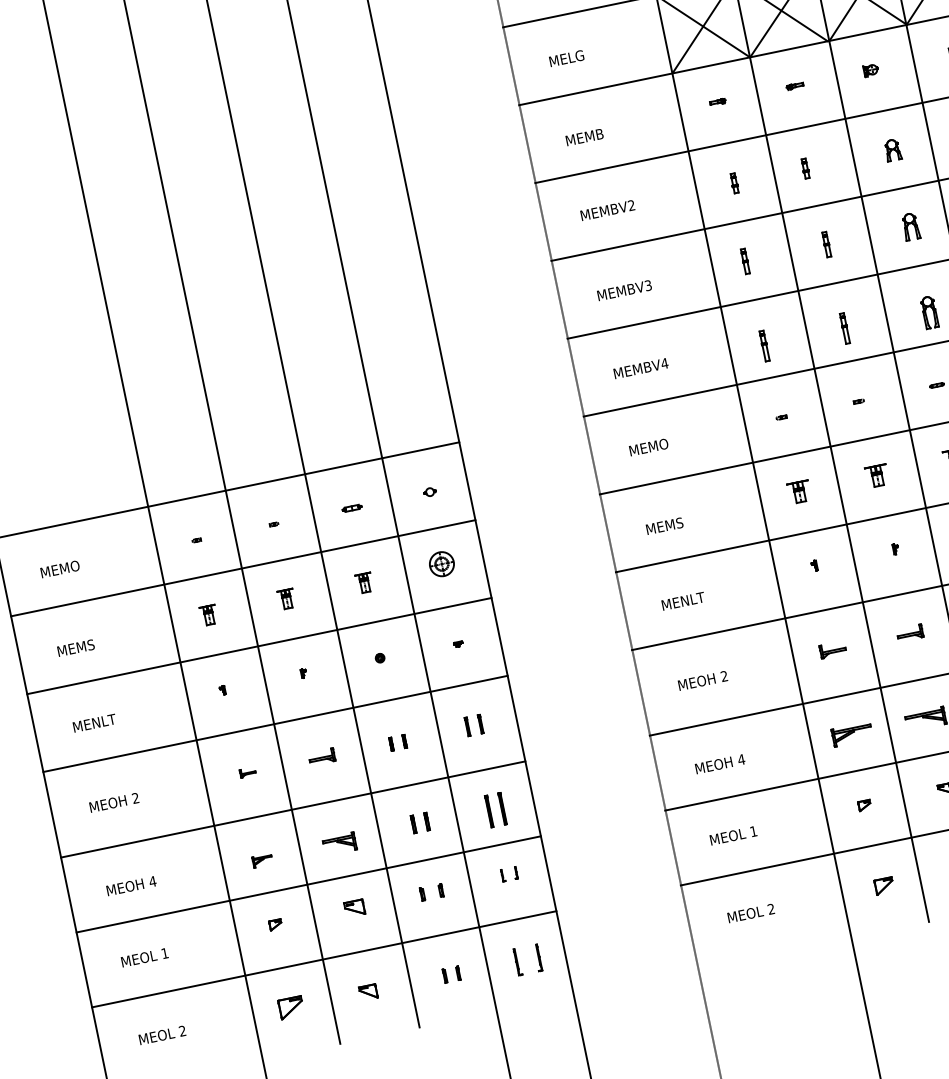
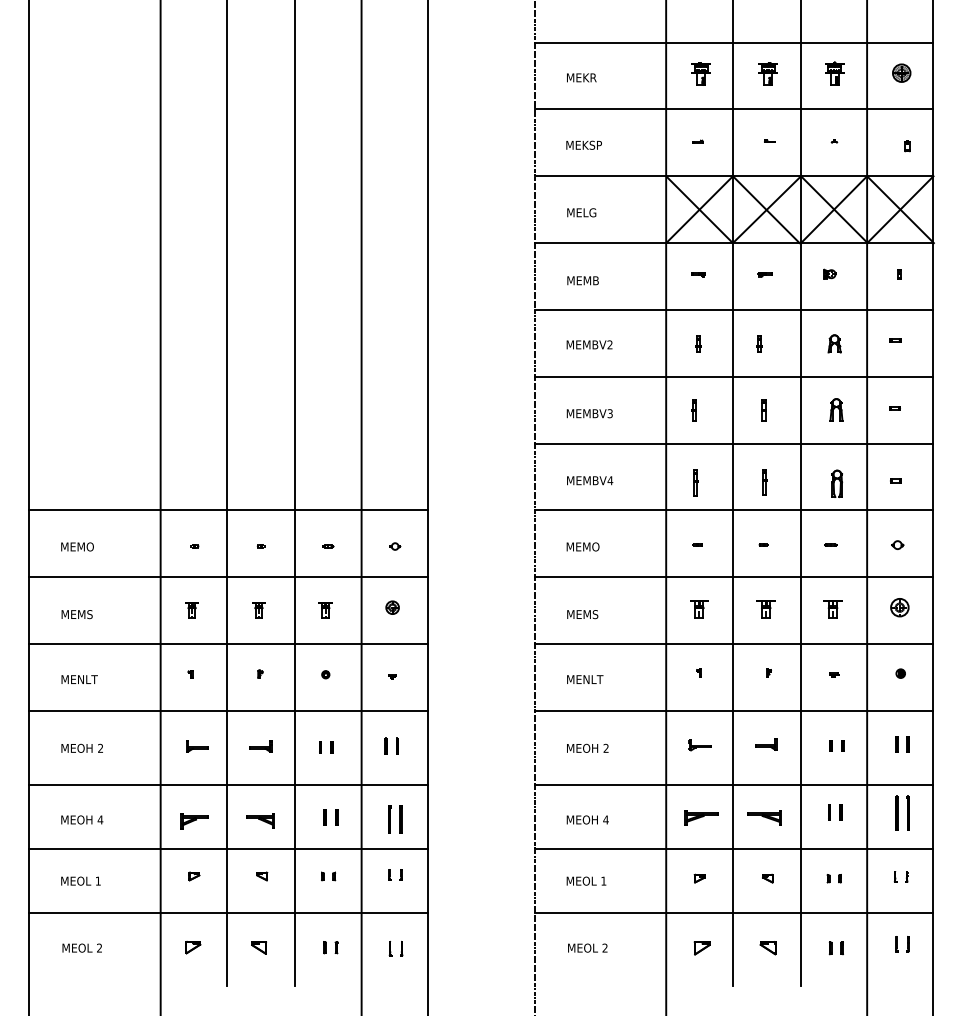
part: (352, 508) -> (328, 546), size x0.62
part: (441, 563) -> (392, 607), size x0.62
part: (248, 772) -> (197, 746), size x1.67
part: (262, 860) -> (194, 821), size x1.67
part: (431, 892) -> (328, 876), size x0.71
part: (355, 908) -> (262, 876), size x0.62
part: (527, 960) -> (395, 948), size x0.62
part: (291, 1007) -> (193, 947), size x0.71

